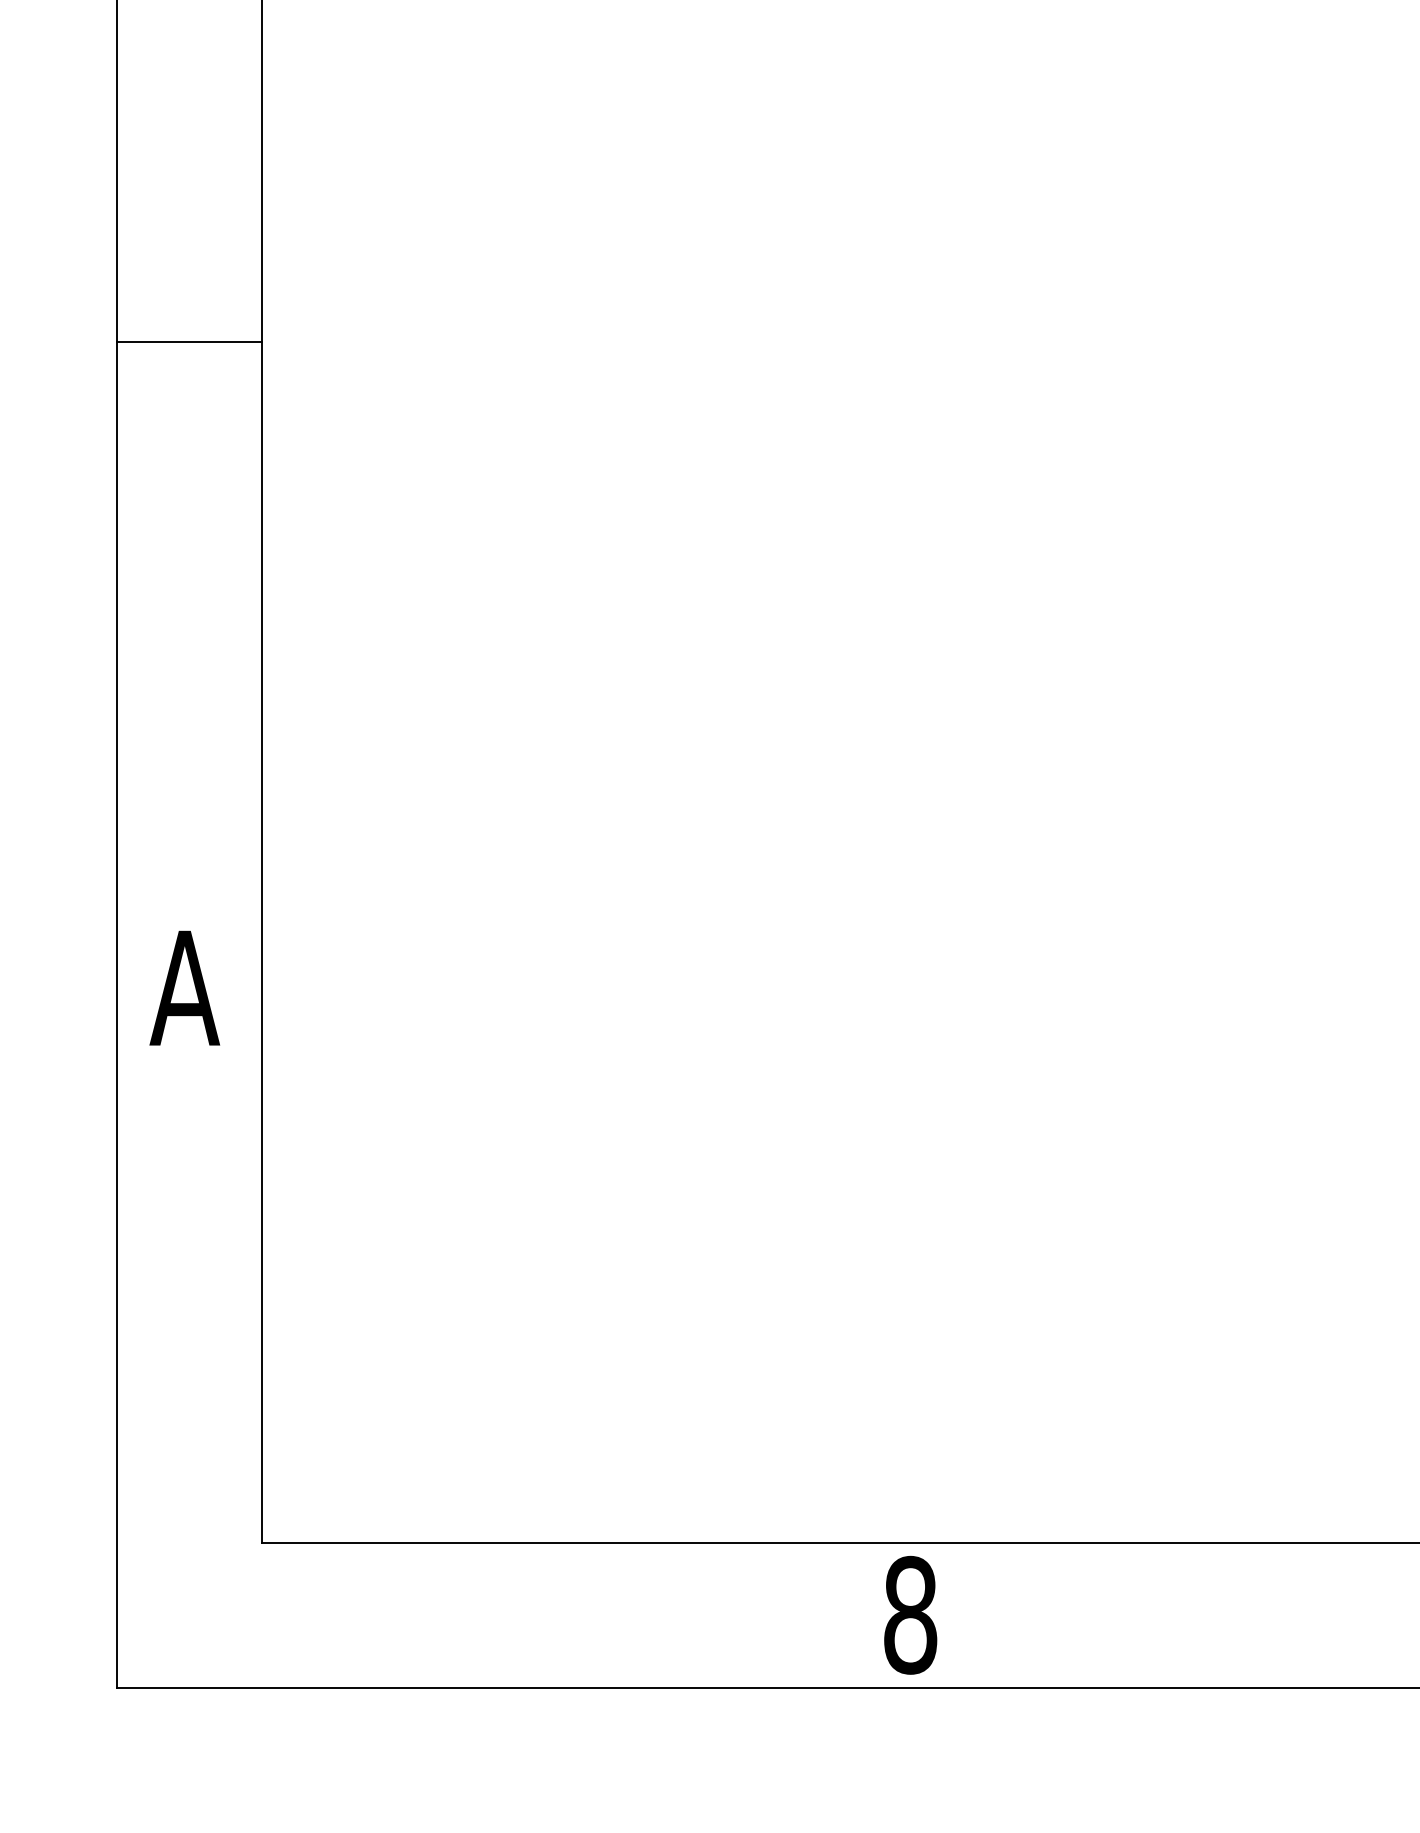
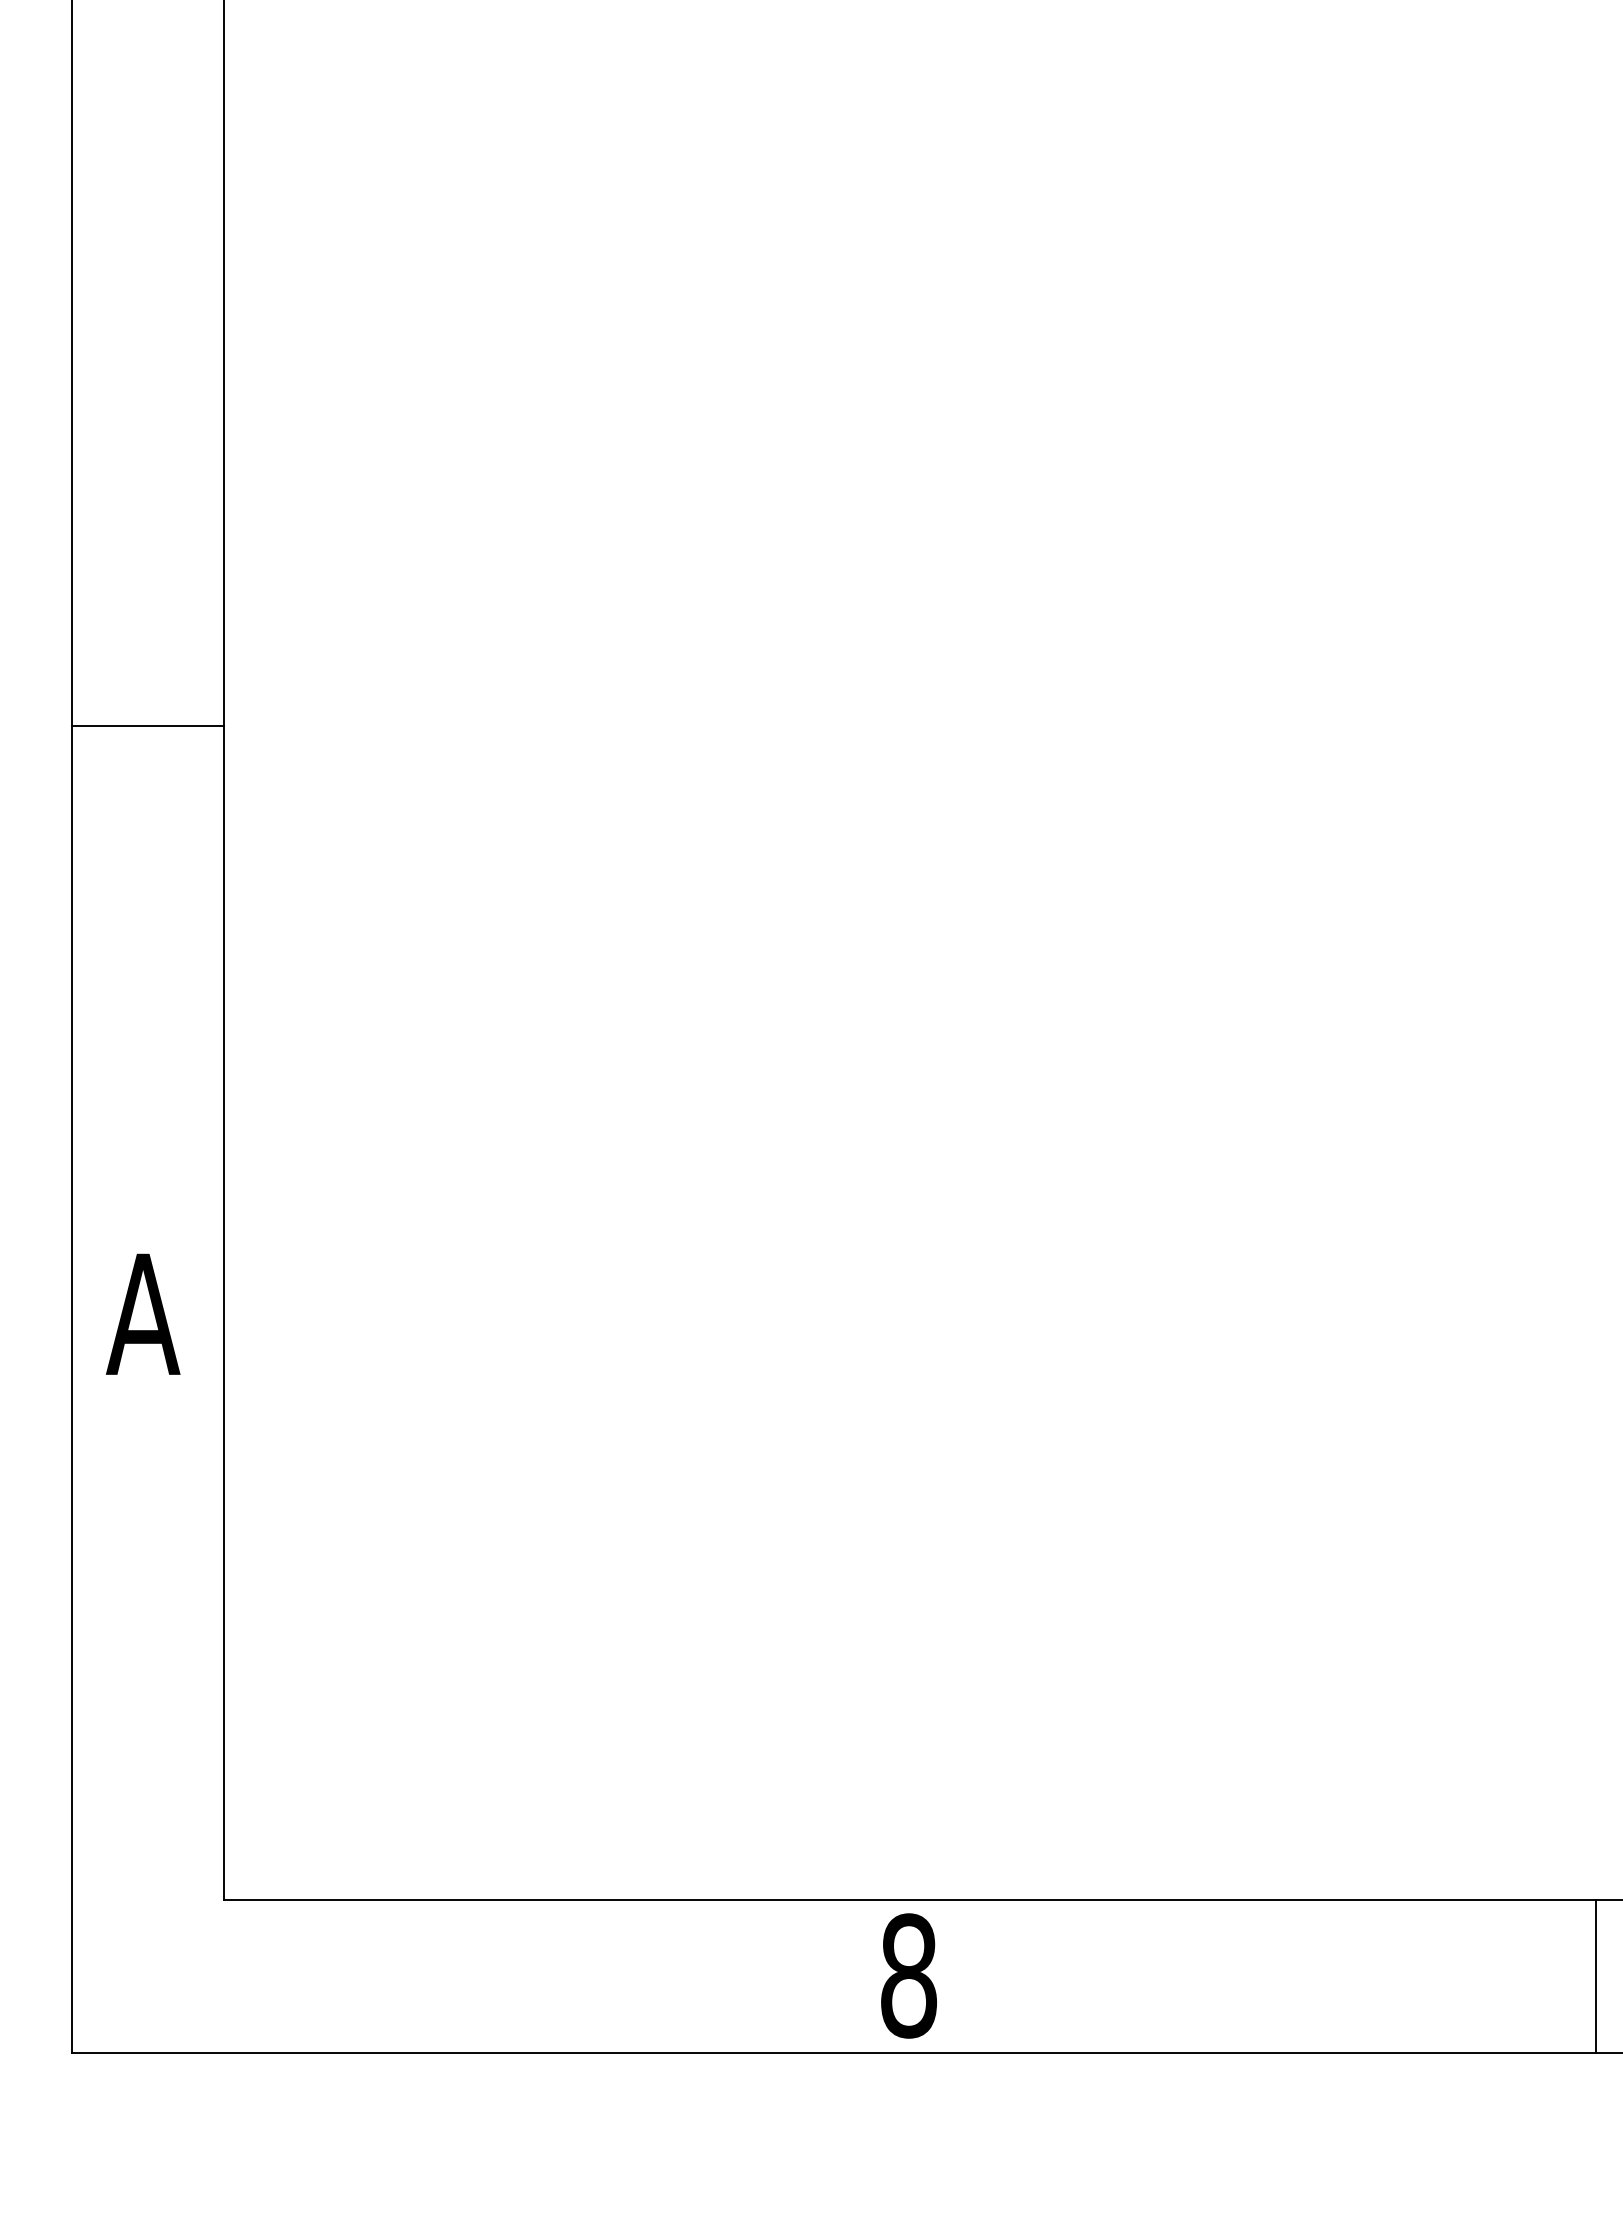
line: (188, 341) -> (147, 726), moved

